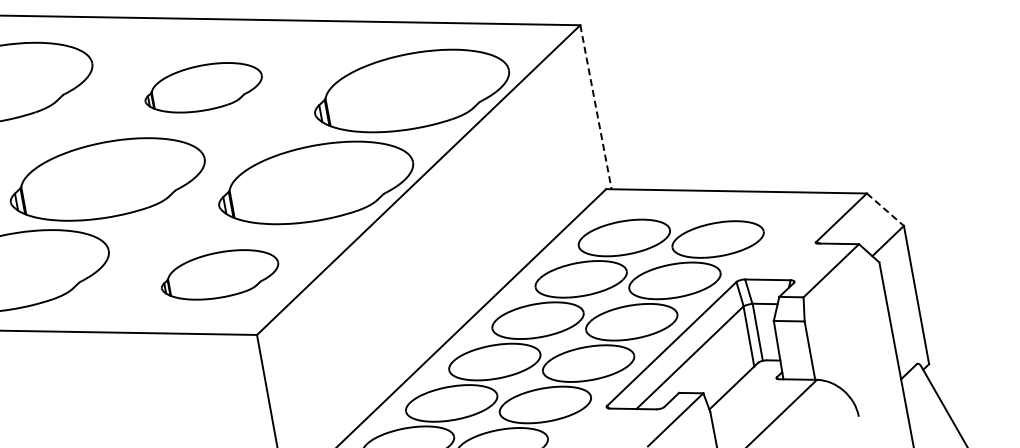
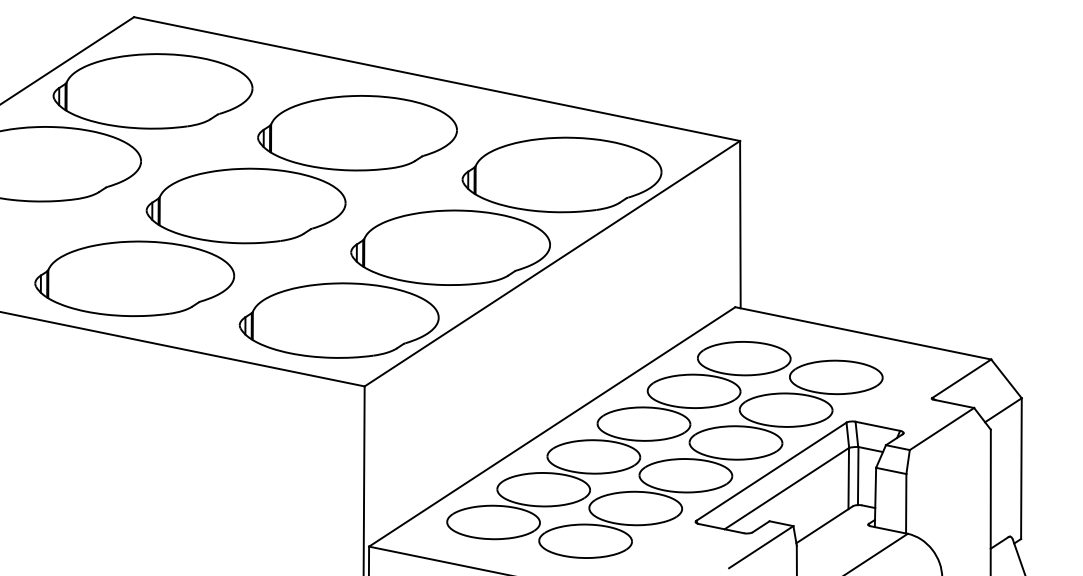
part: (203, 88) -> (357, 133), size x1.67
line: (596, 107) -> (740, 224), dashed -> solid
line: (885, 209) -> (1006, 378), dashed -> solid
part: (219, 275) -> (338, 320), size x1.67

